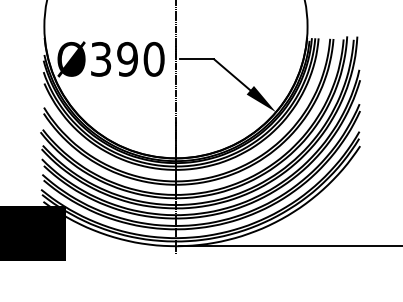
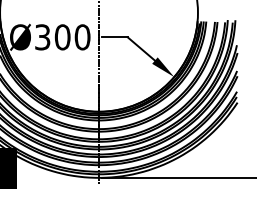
text: (127, 59) -> (62, 37), Ø390 -> Ø300

